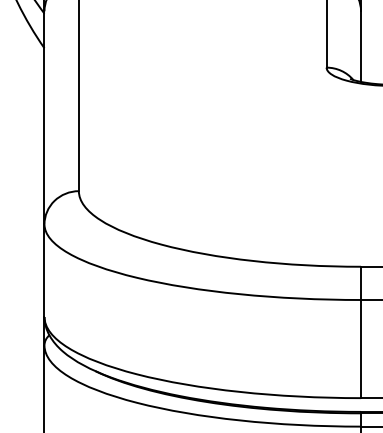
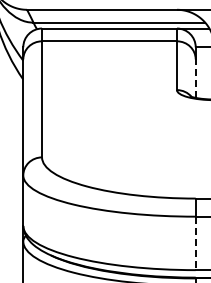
line: (360, 46) -> (195, 78), solid -> dashed
line: (360, 349) -> (195, 243), solid -> dashed

